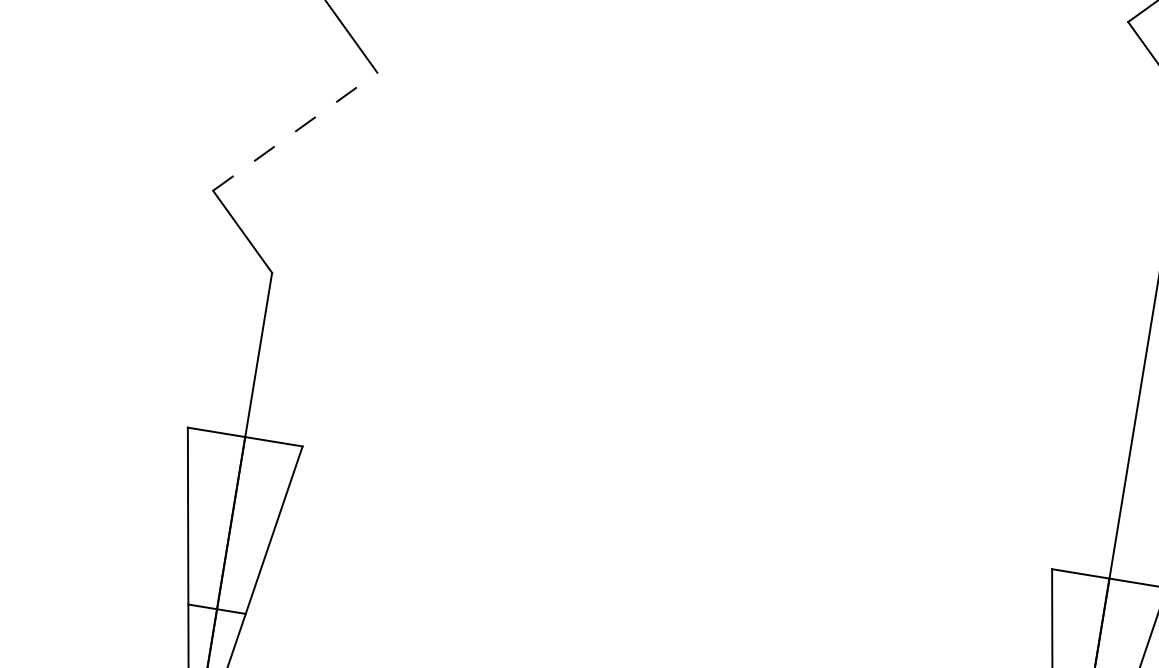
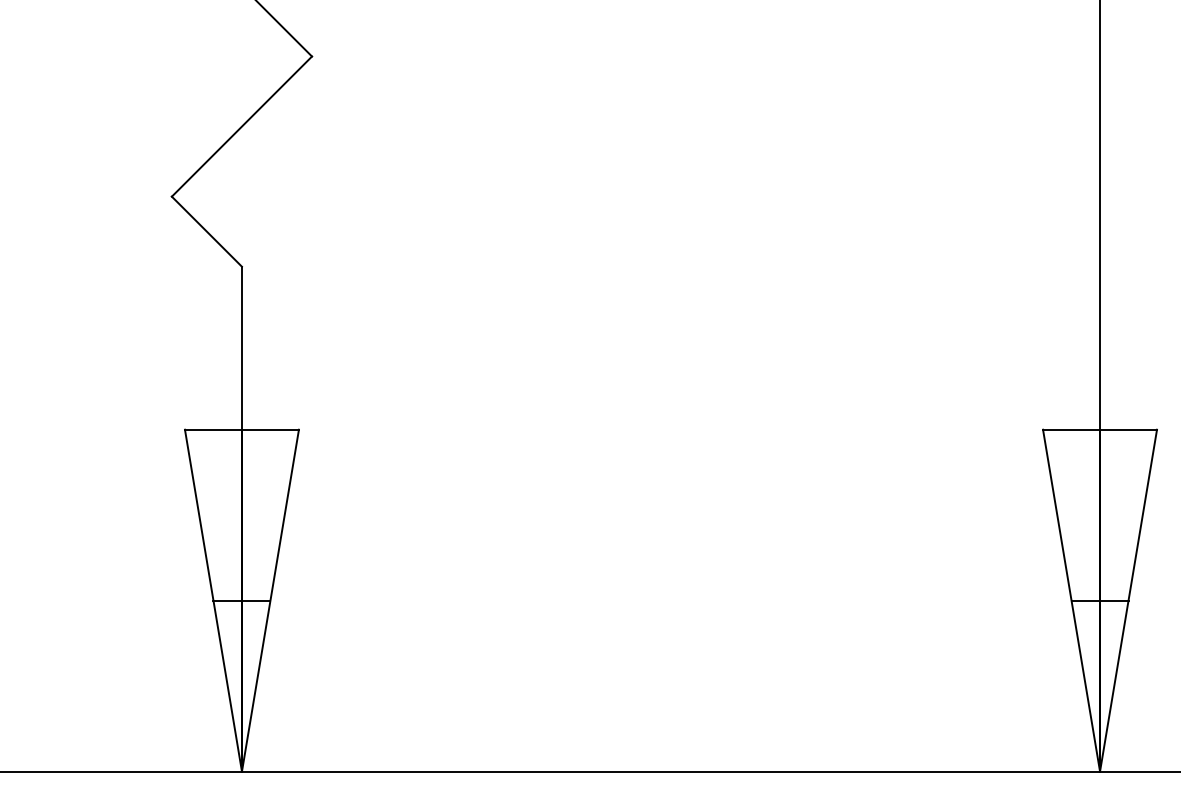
line: (295, 131) -> (242, 126), dashed -> solid

